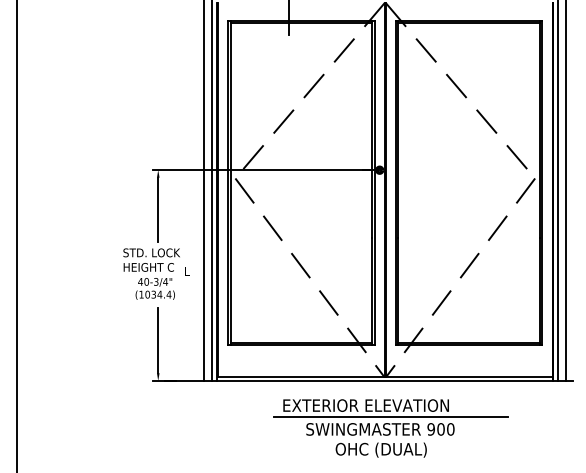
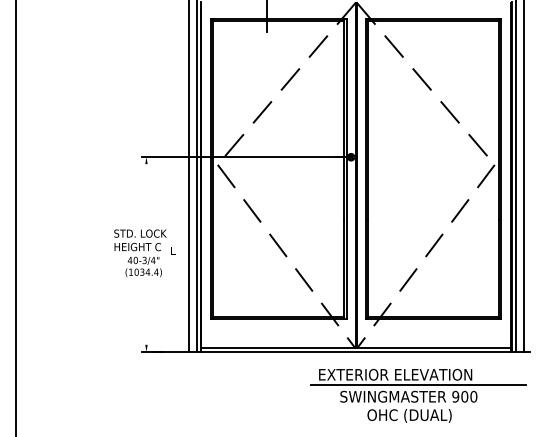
line: (158, 209) -> (146, 193), removed
line: (158, 340) -> (146, 314), removed
part: (390, 428) -> (418, 395), moved

